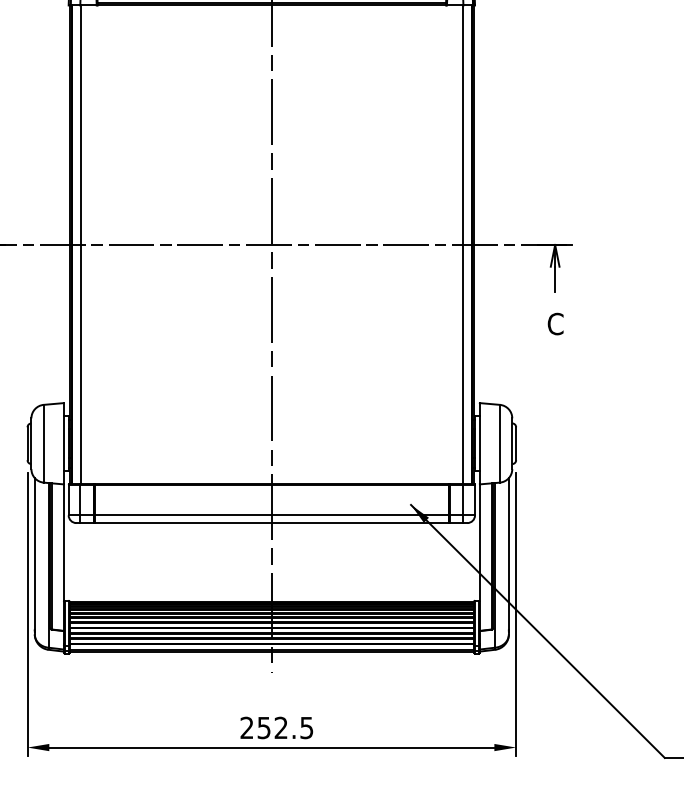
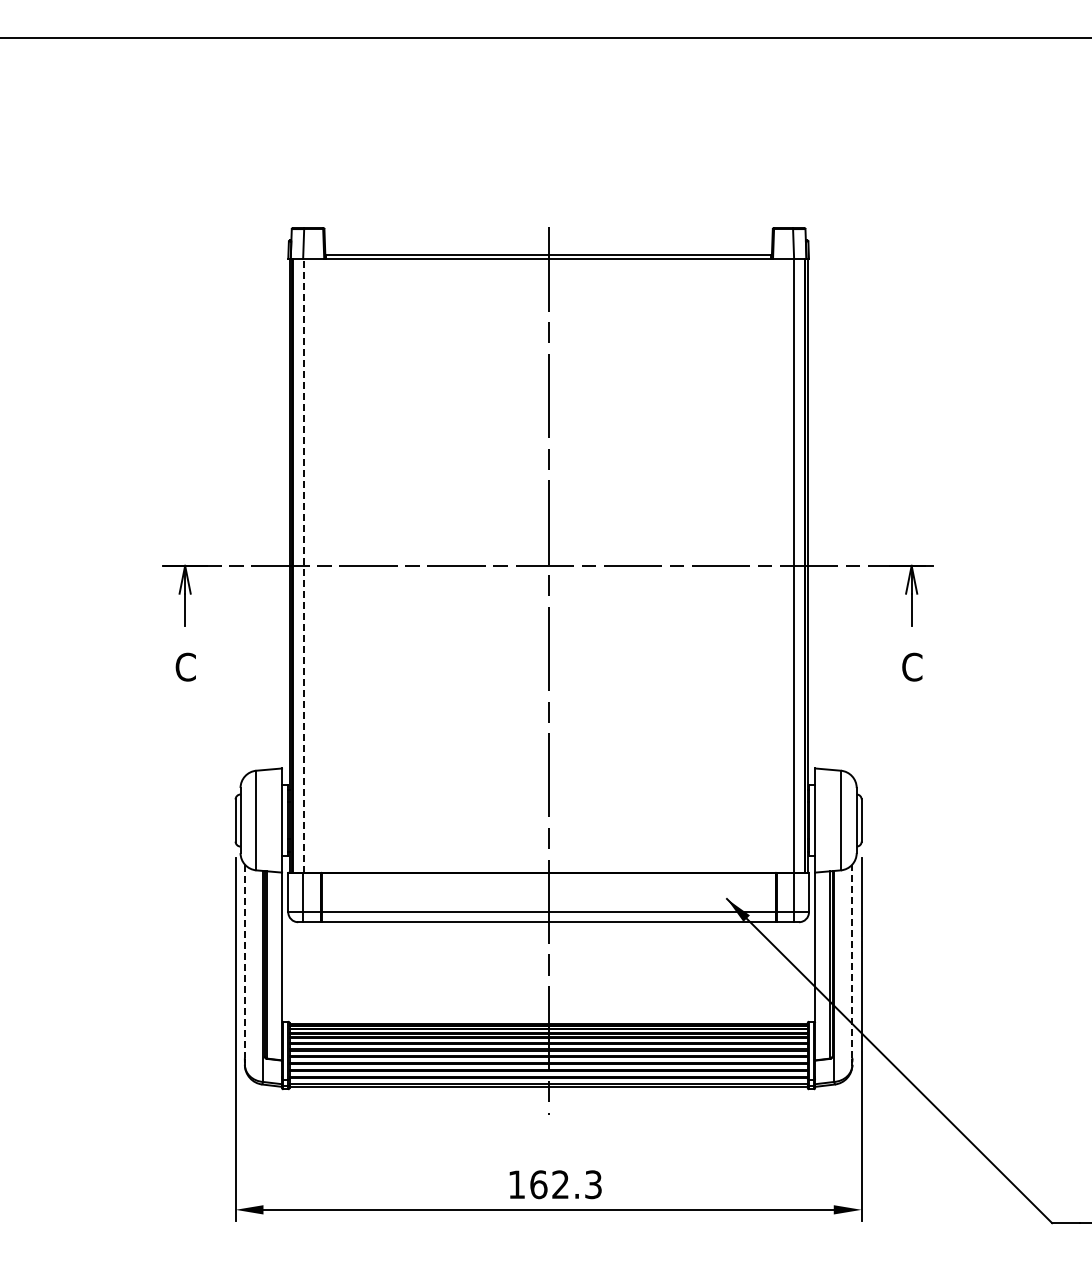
line: (80, 244) -> (303, 565), solid -> dashed
line: (34, 553) -> (244, 961), solid -> dashed
line: (508, 553) -> (852, 961), solid -> dashed
text: (276, 727) -> (554, 1184), 252.5 -> 162.3

